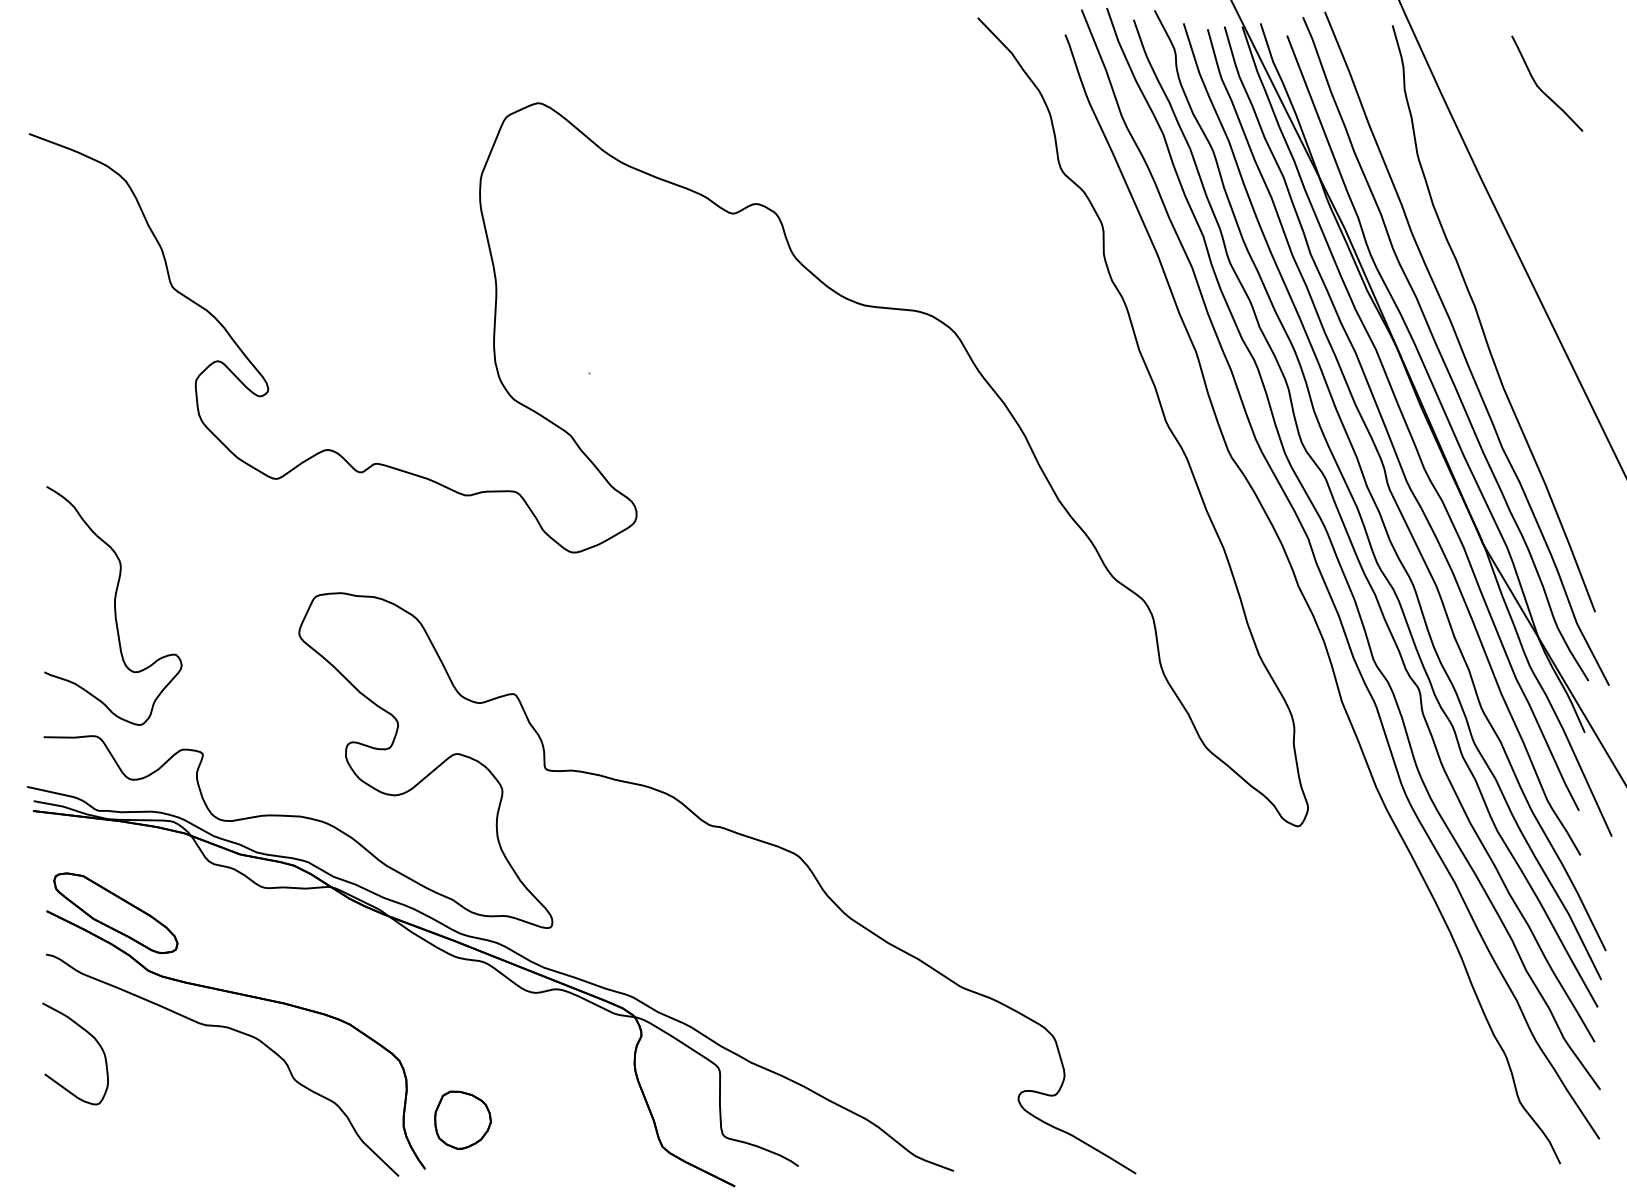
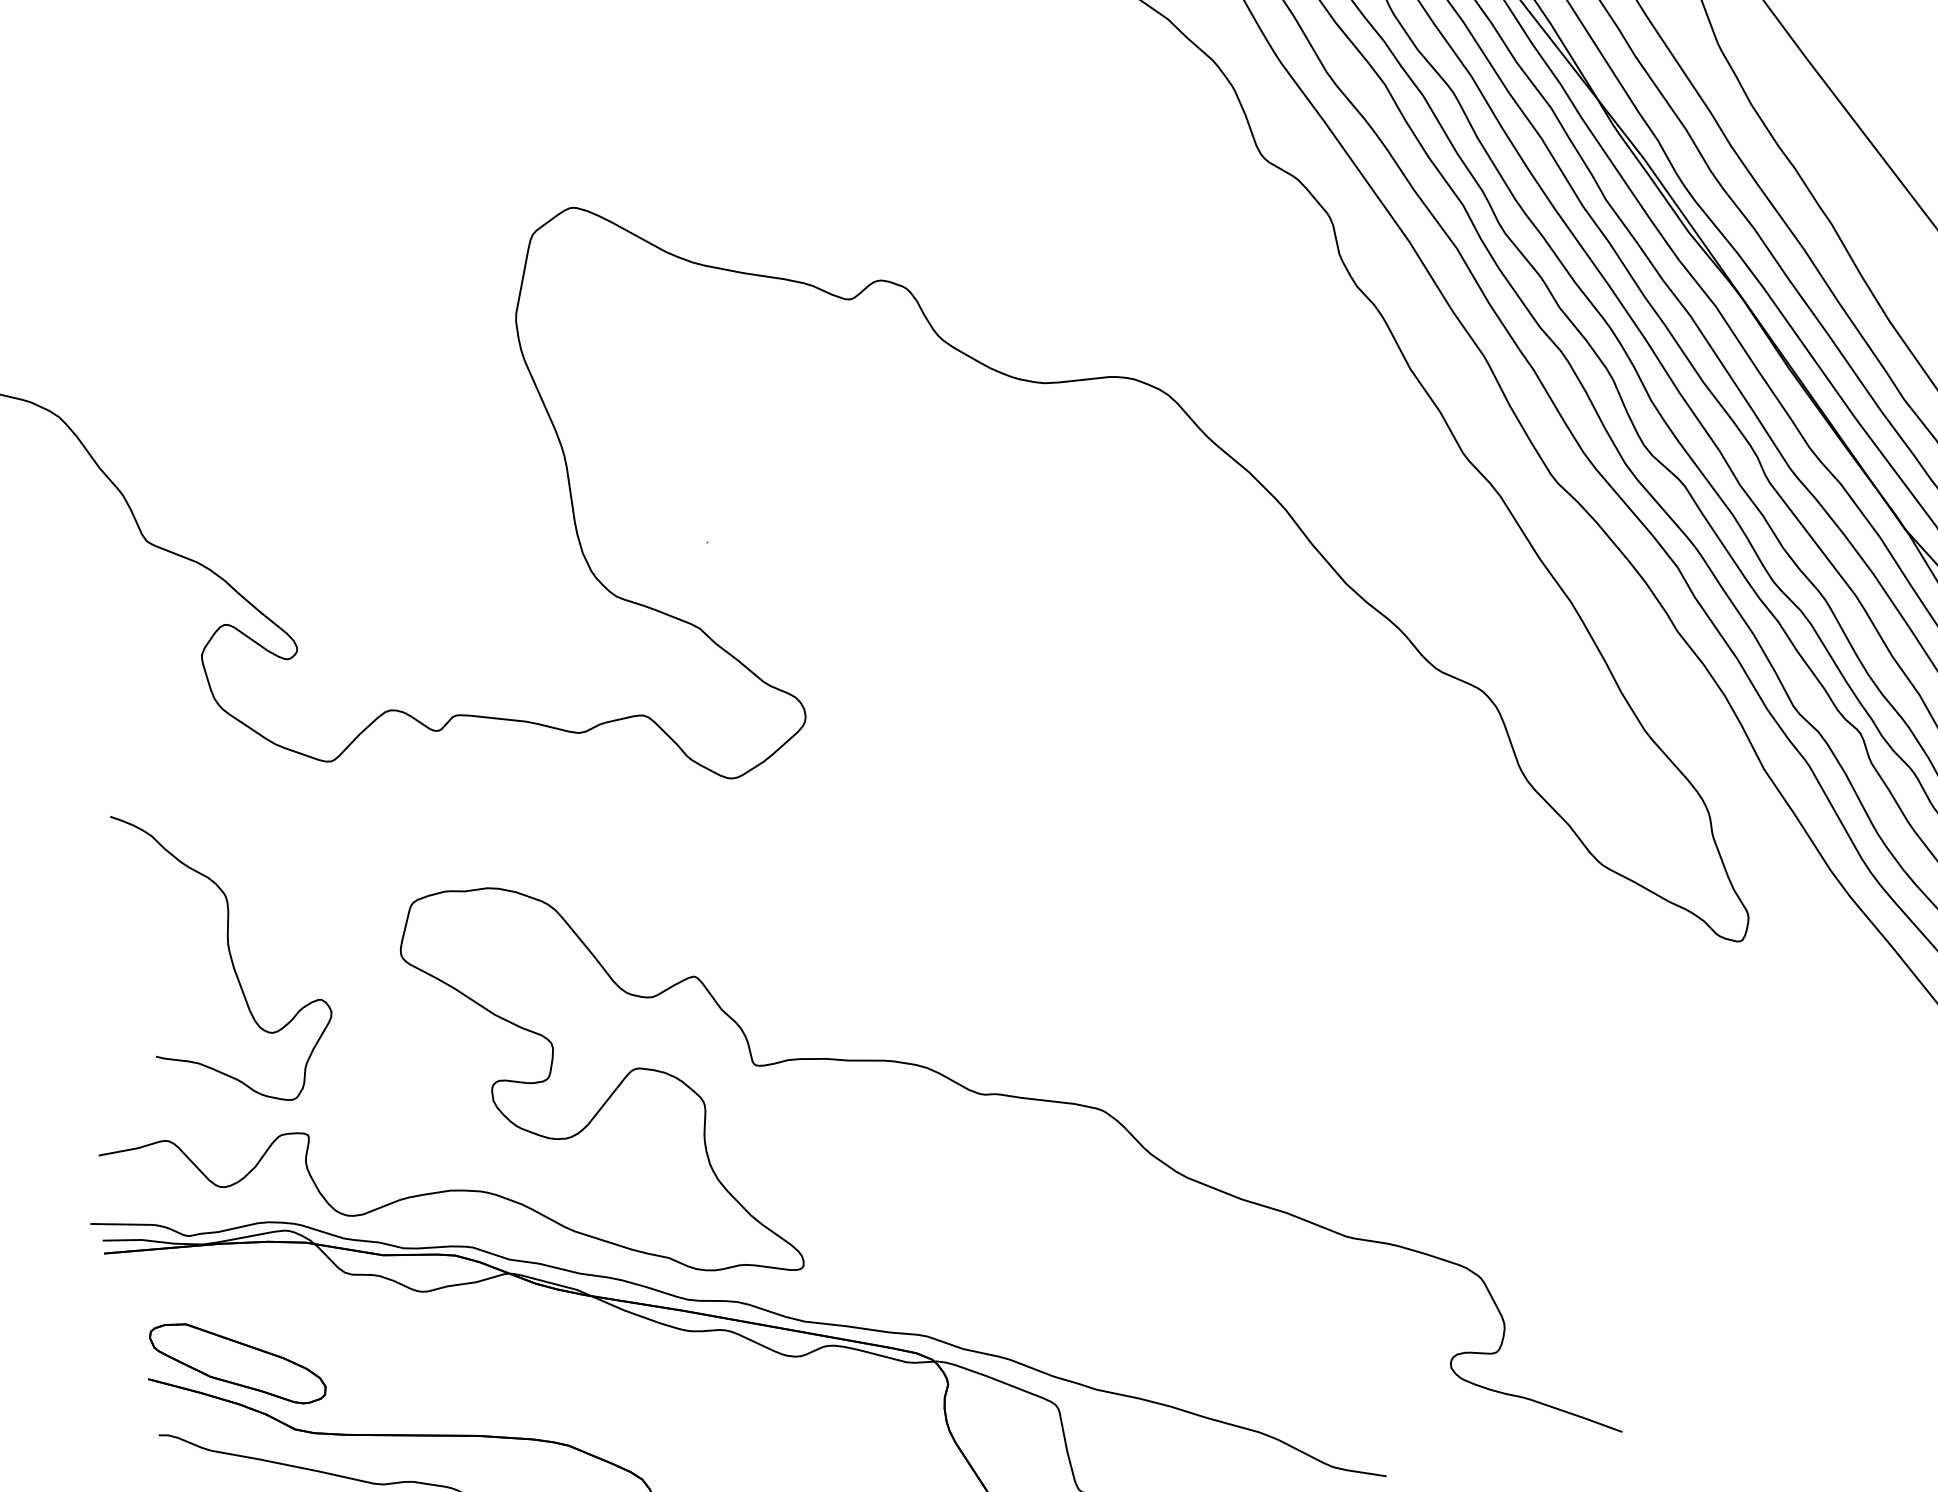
curve: (114, 605) -> (229, 952), moved

